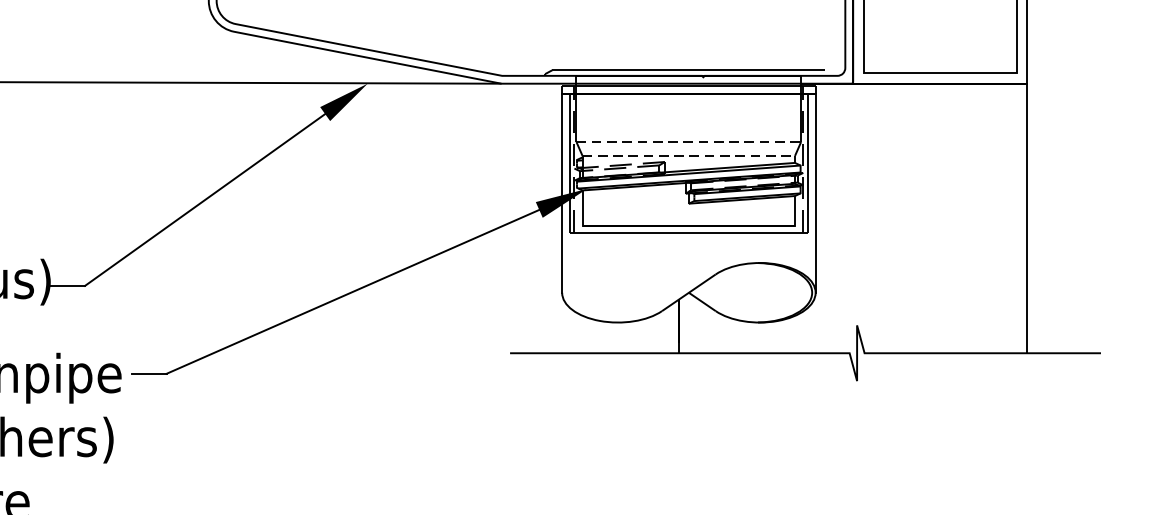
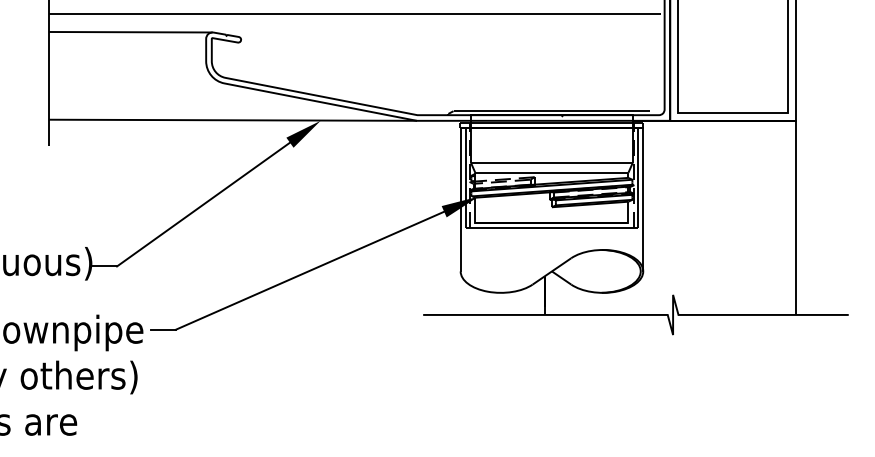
line: (688, 141) -> (551, 162), dashed -> solid
line: (688, 155) -> (551, 172), dashed -> solid

